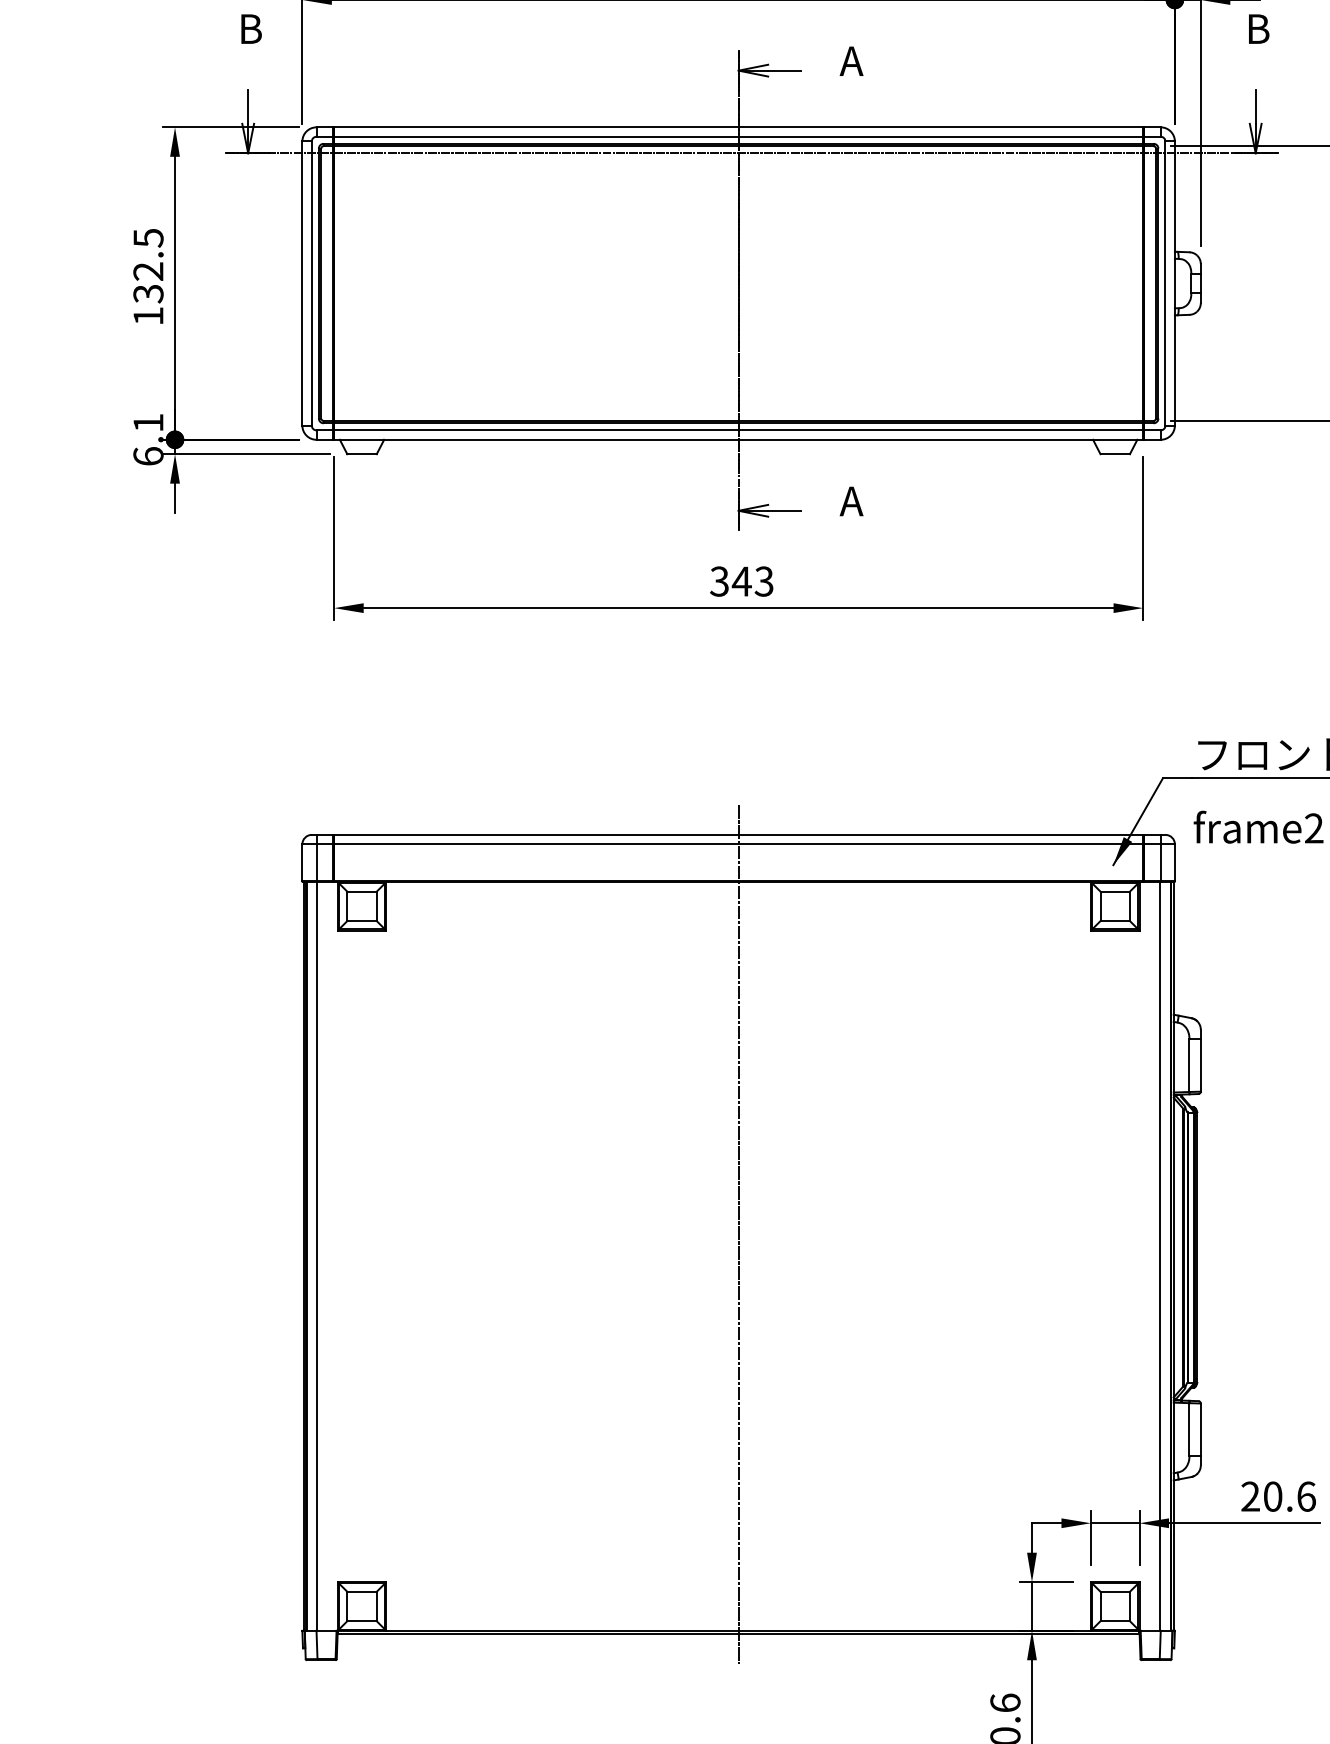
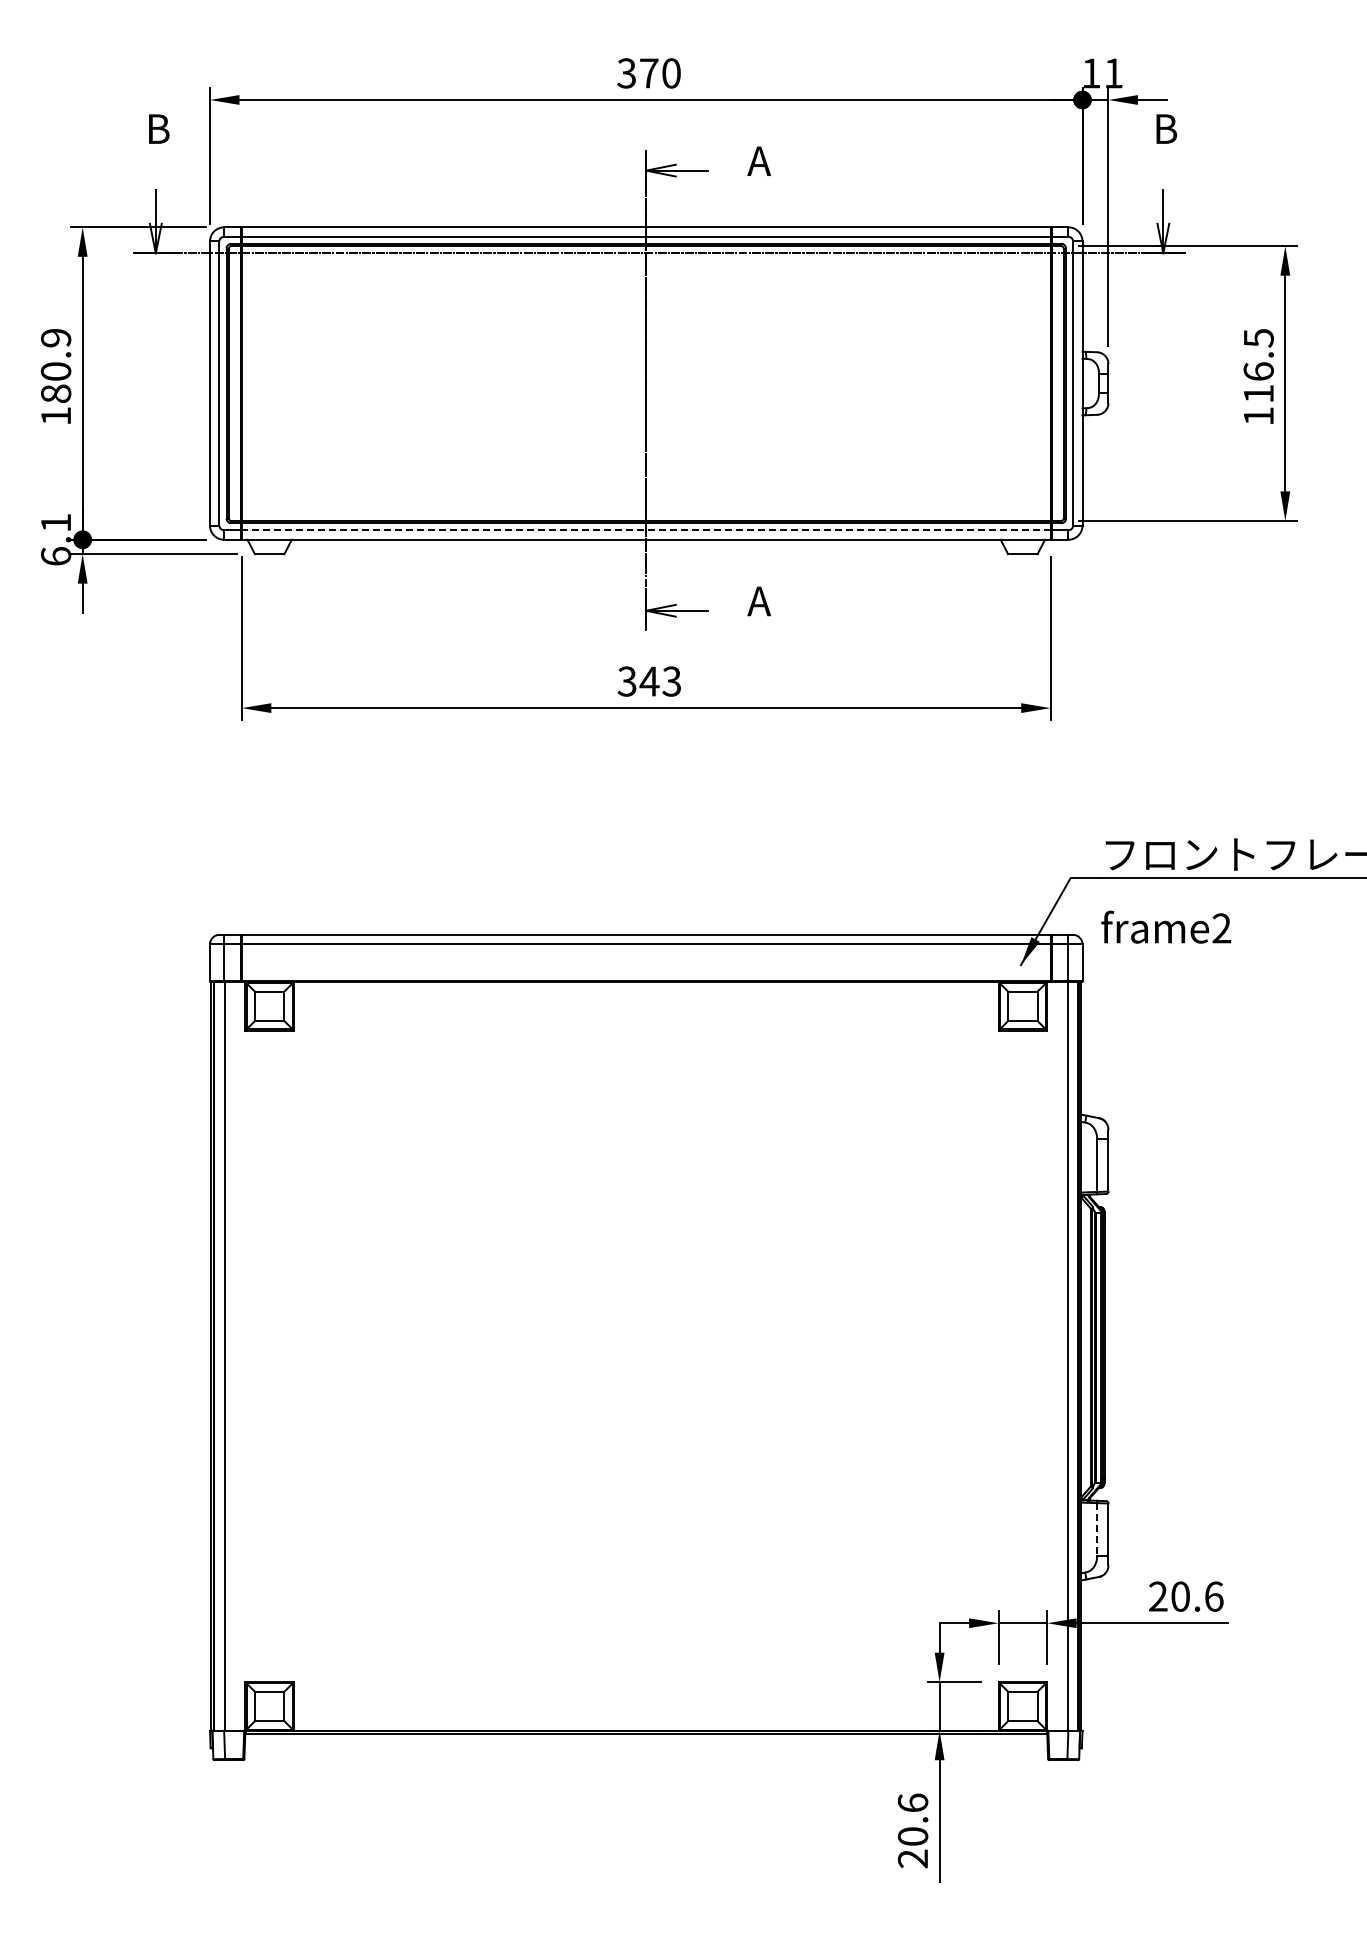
text: (147, 266) -> (55, 366), 132.5 -> 180.9
line: (737, 430) -> (645, 530), solid -> dashed
line: (738, 1234) -> (646, 1334), removed
line: (1189, 1429) -> (1097, 1529), solid -> dashed

